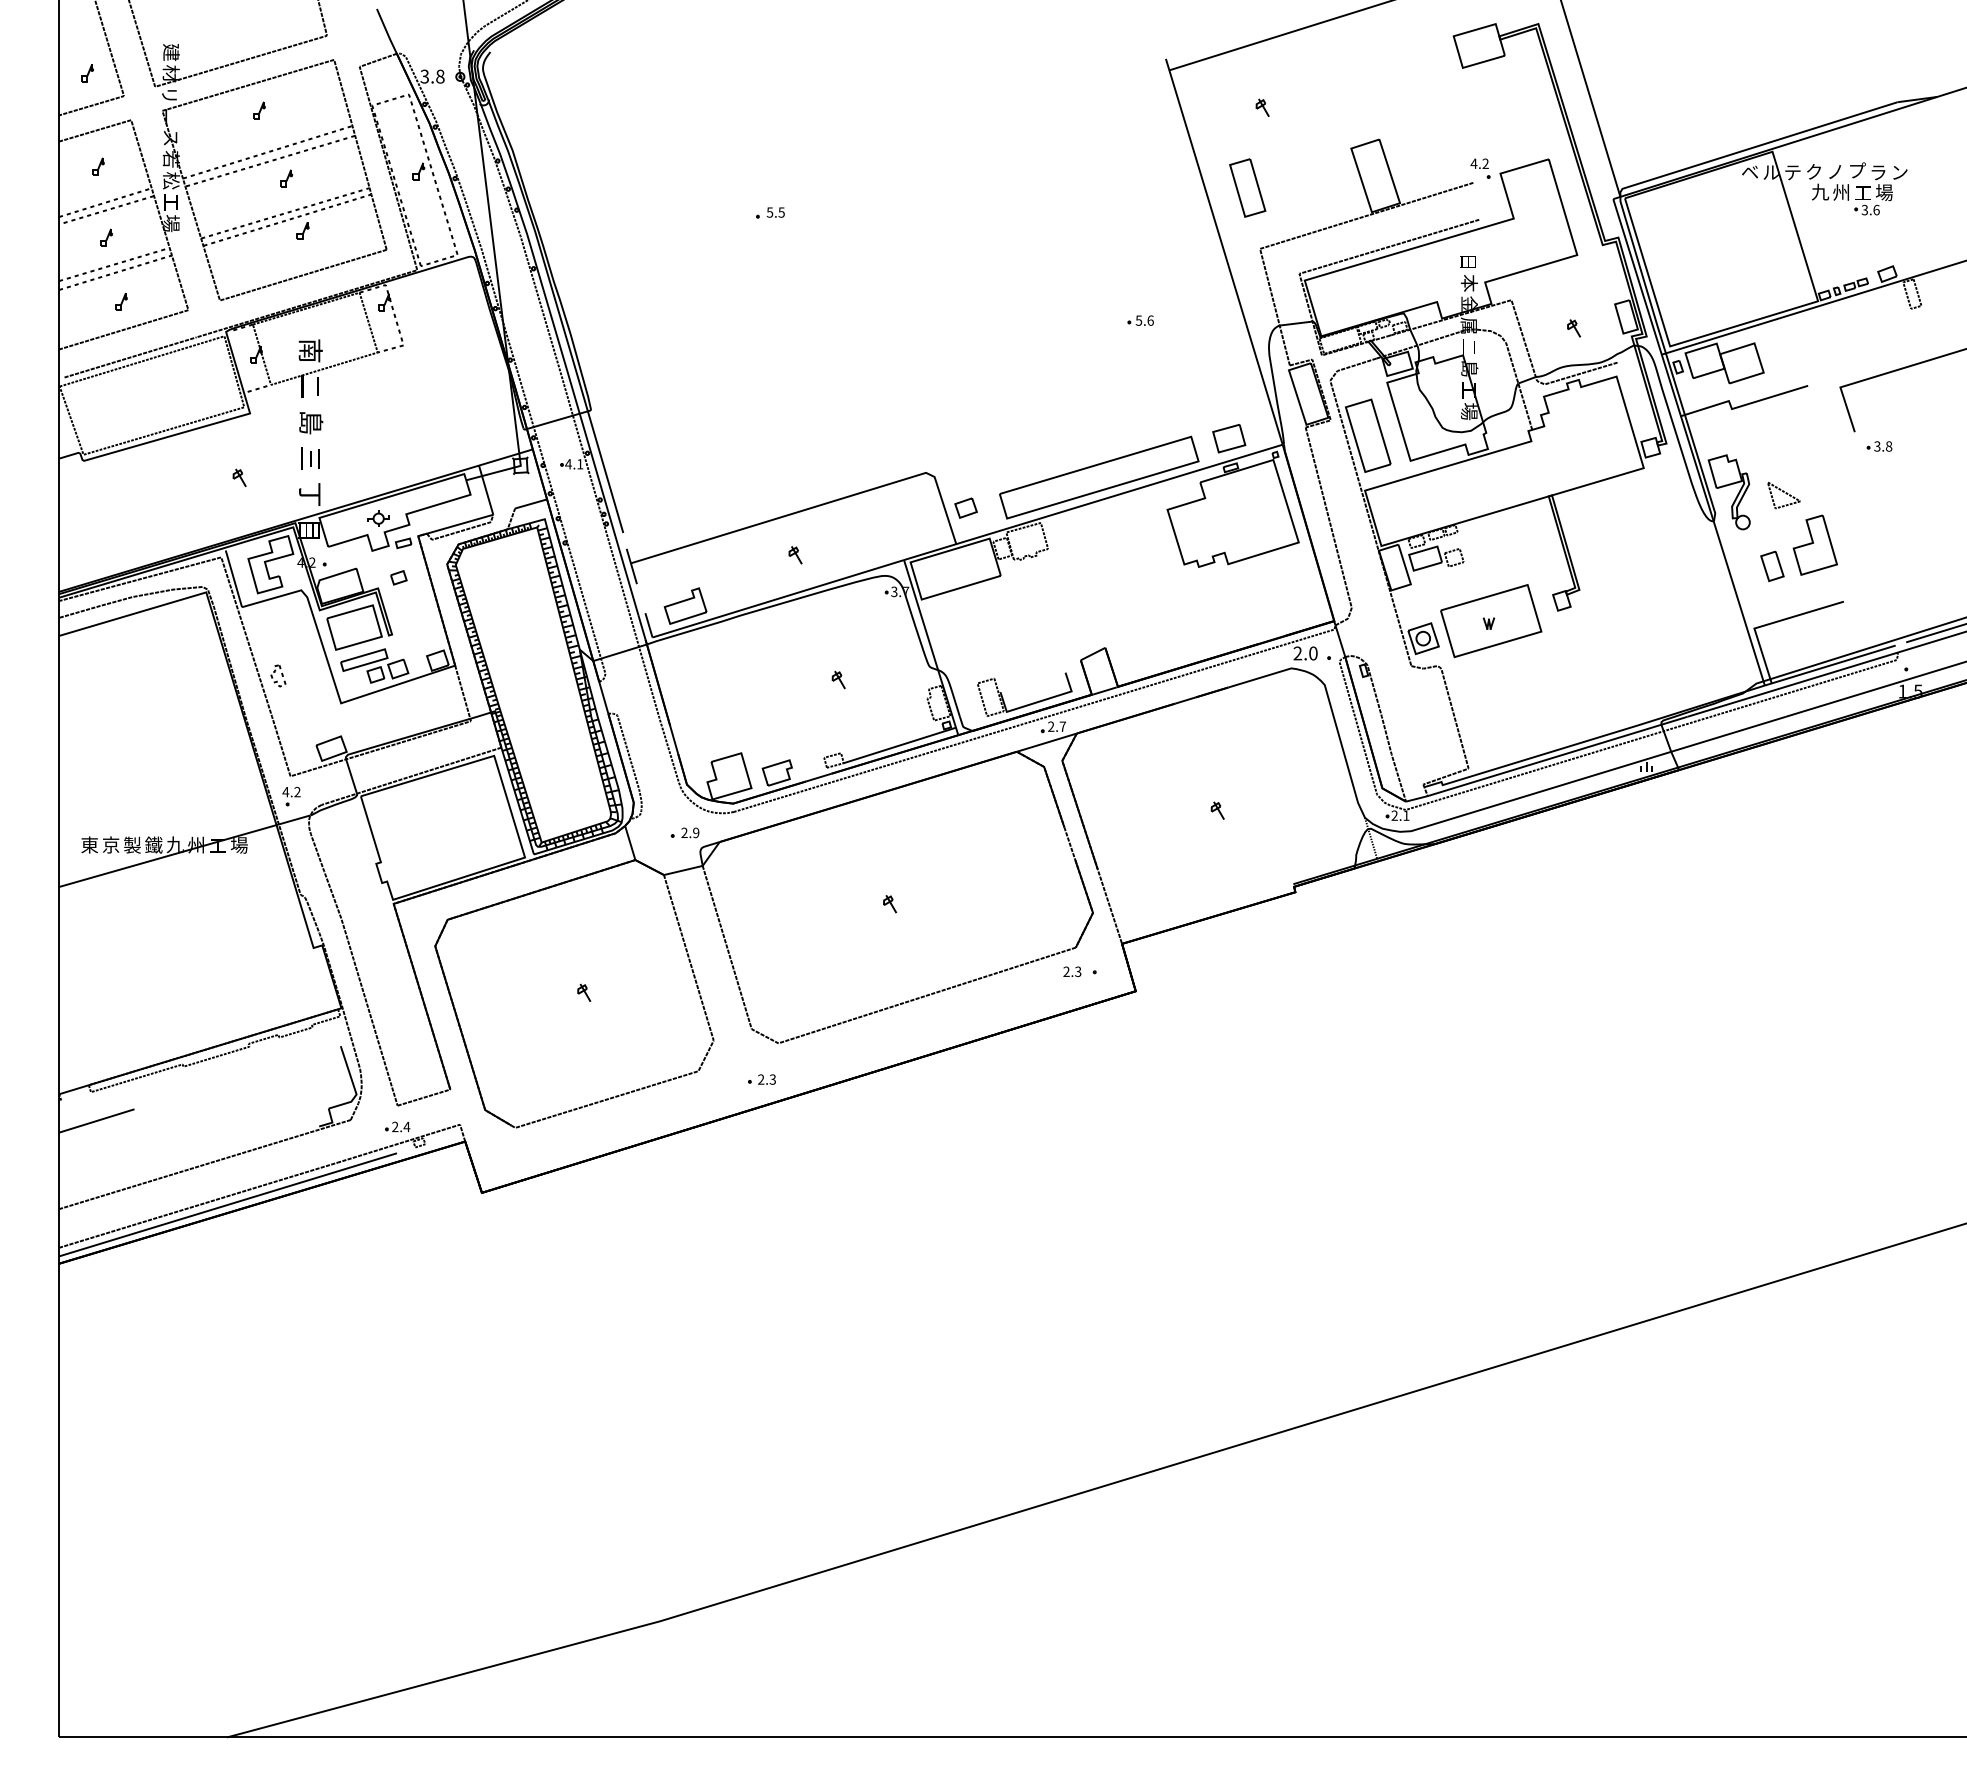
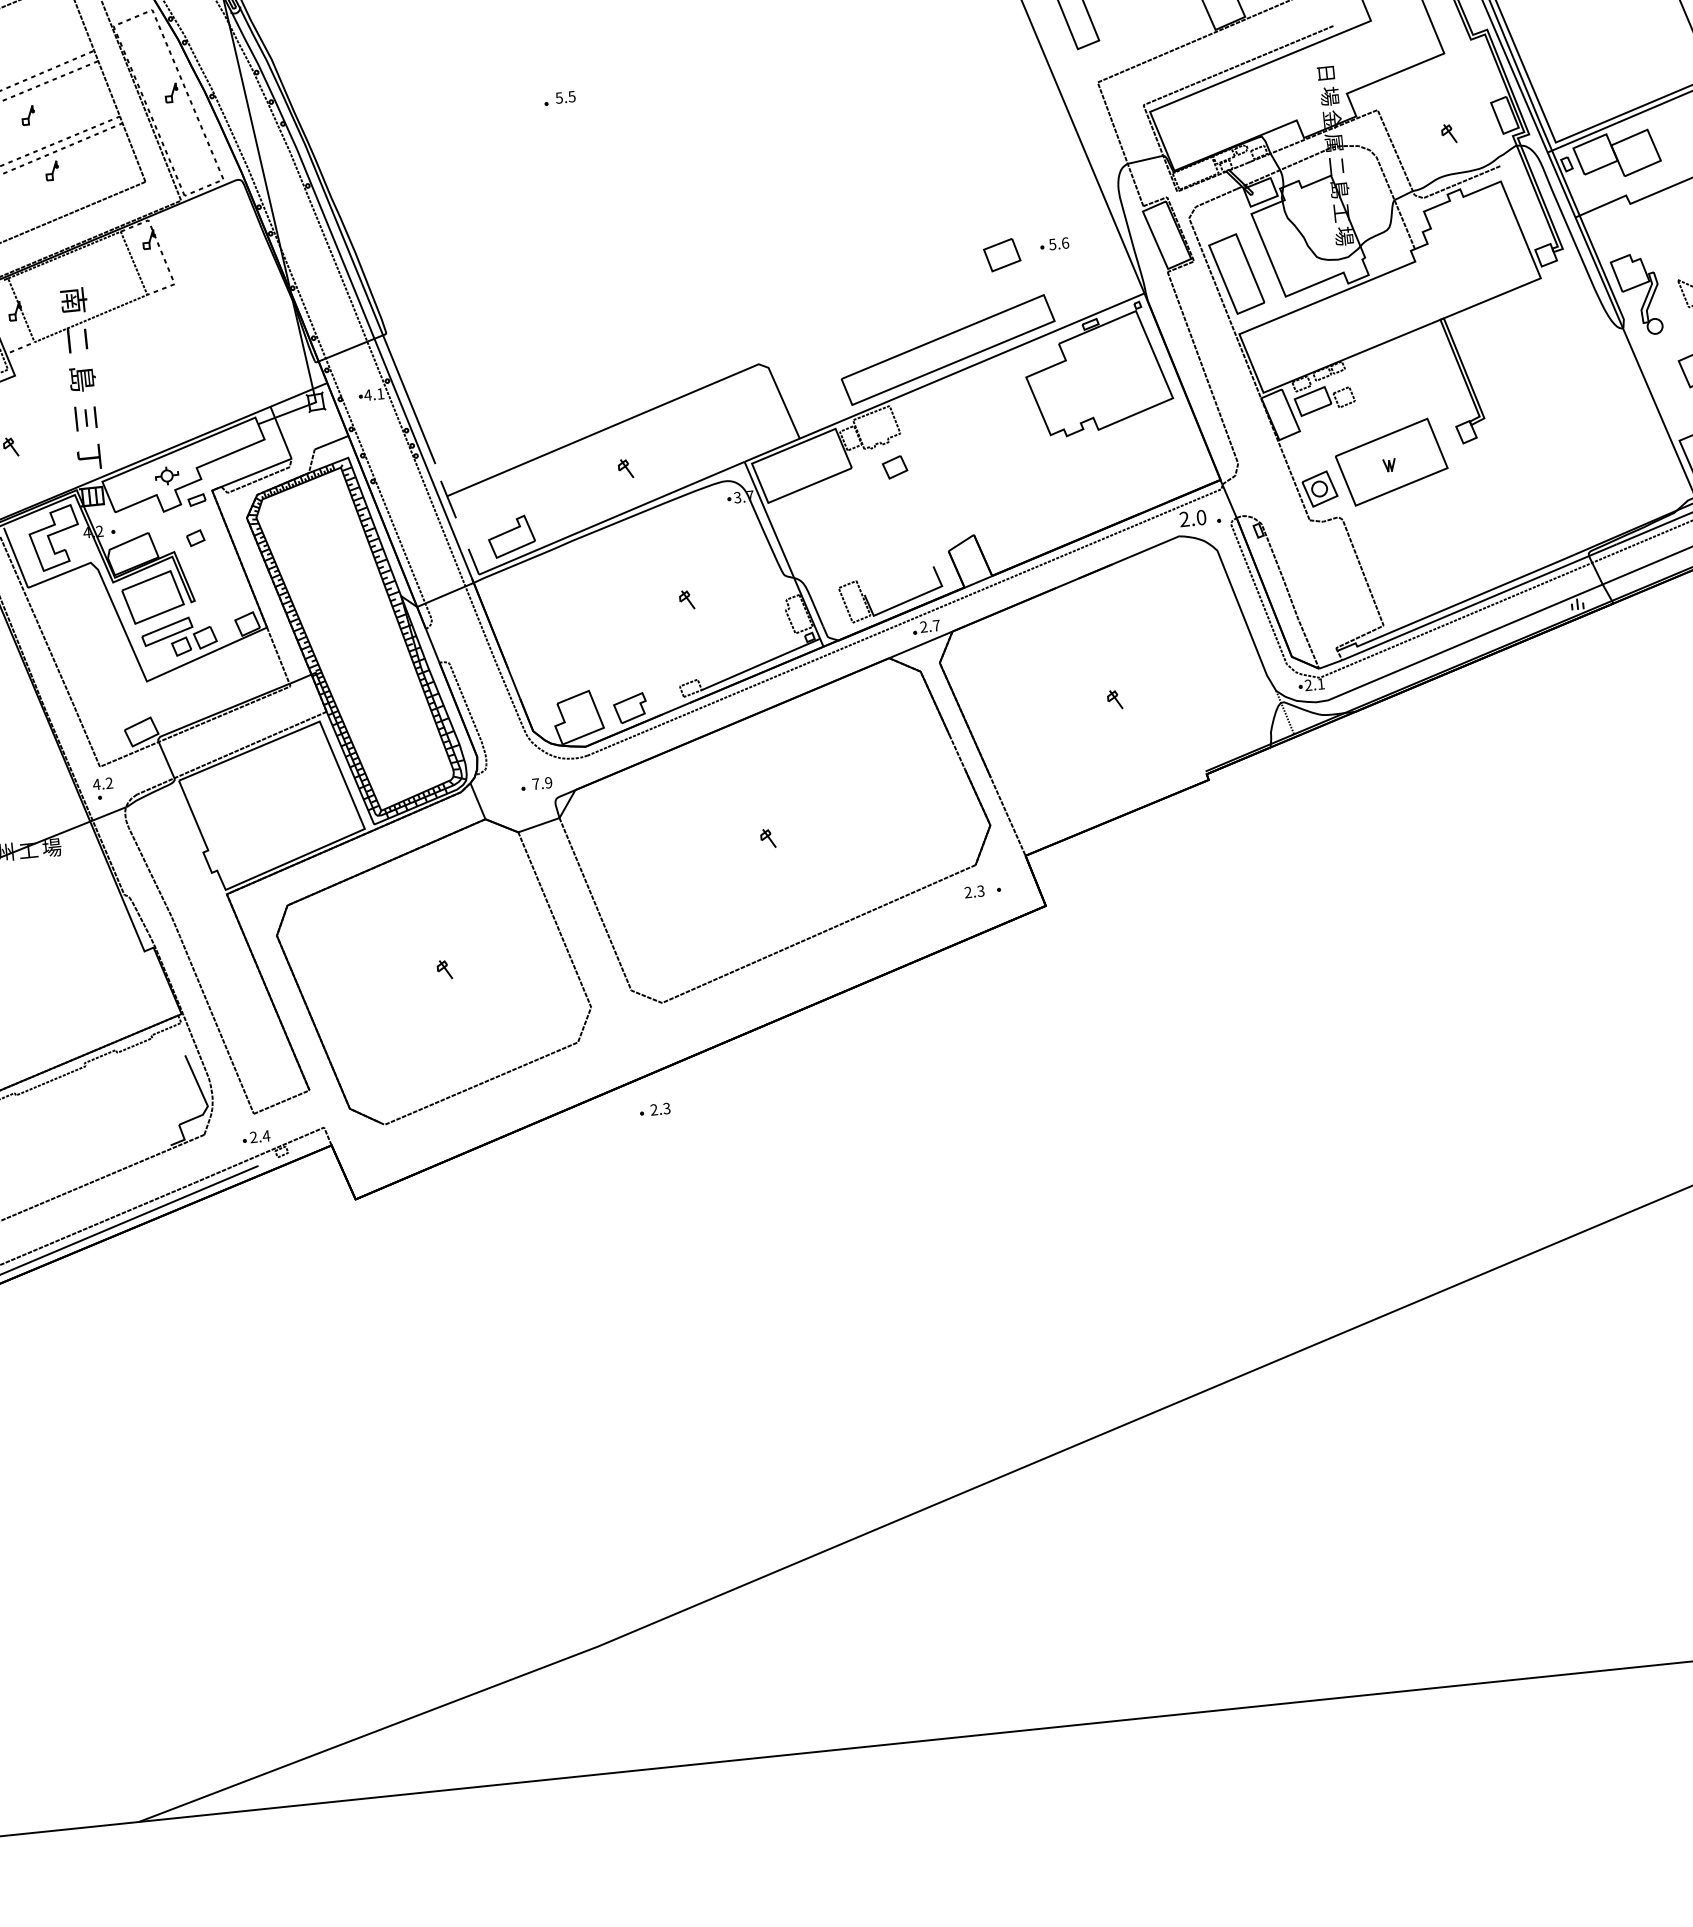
text: (1469, 282) -> (1329, 95), 本 -> 場
part: (1140, 320) -> (1054, 244), moved
part: (1229, 438) -> (1002, 254), moved
part: (965, 507) -> (894, 466), moved
part: (278, 675) -> (75, 658), removed
text: (684, 832) -> (535, 783), 2.9 -> 7.9
part: (761, 1079) -> (654, 1109), moved

